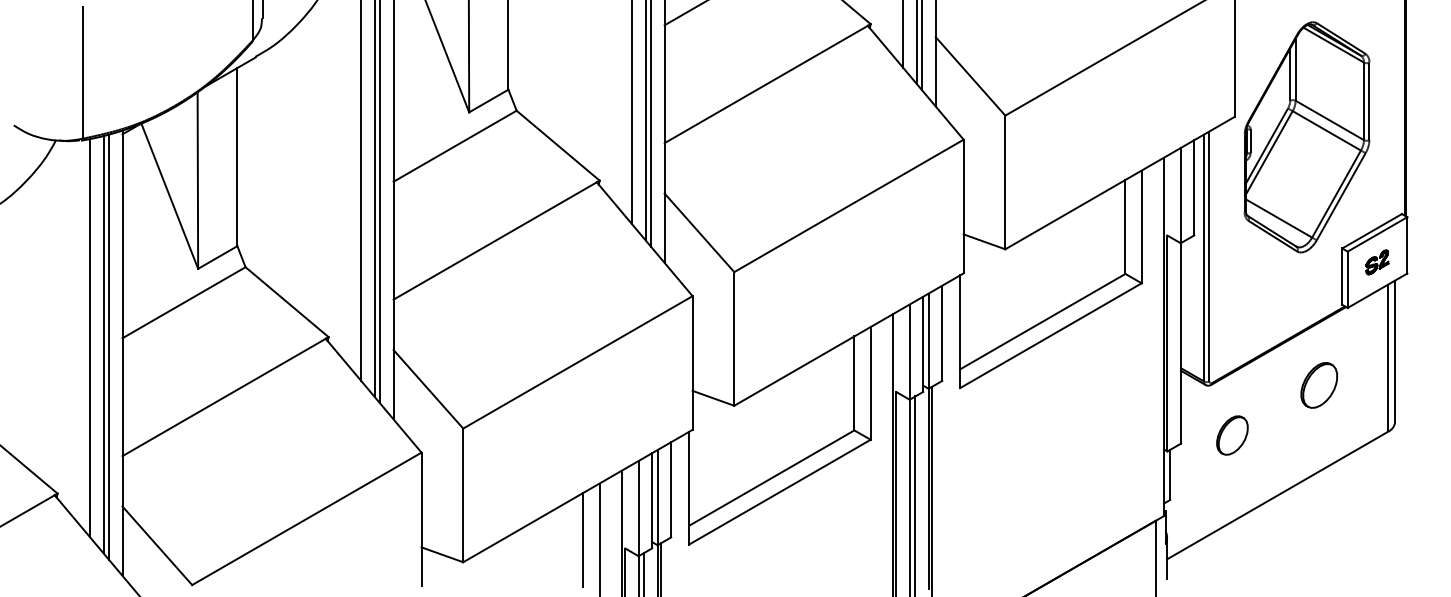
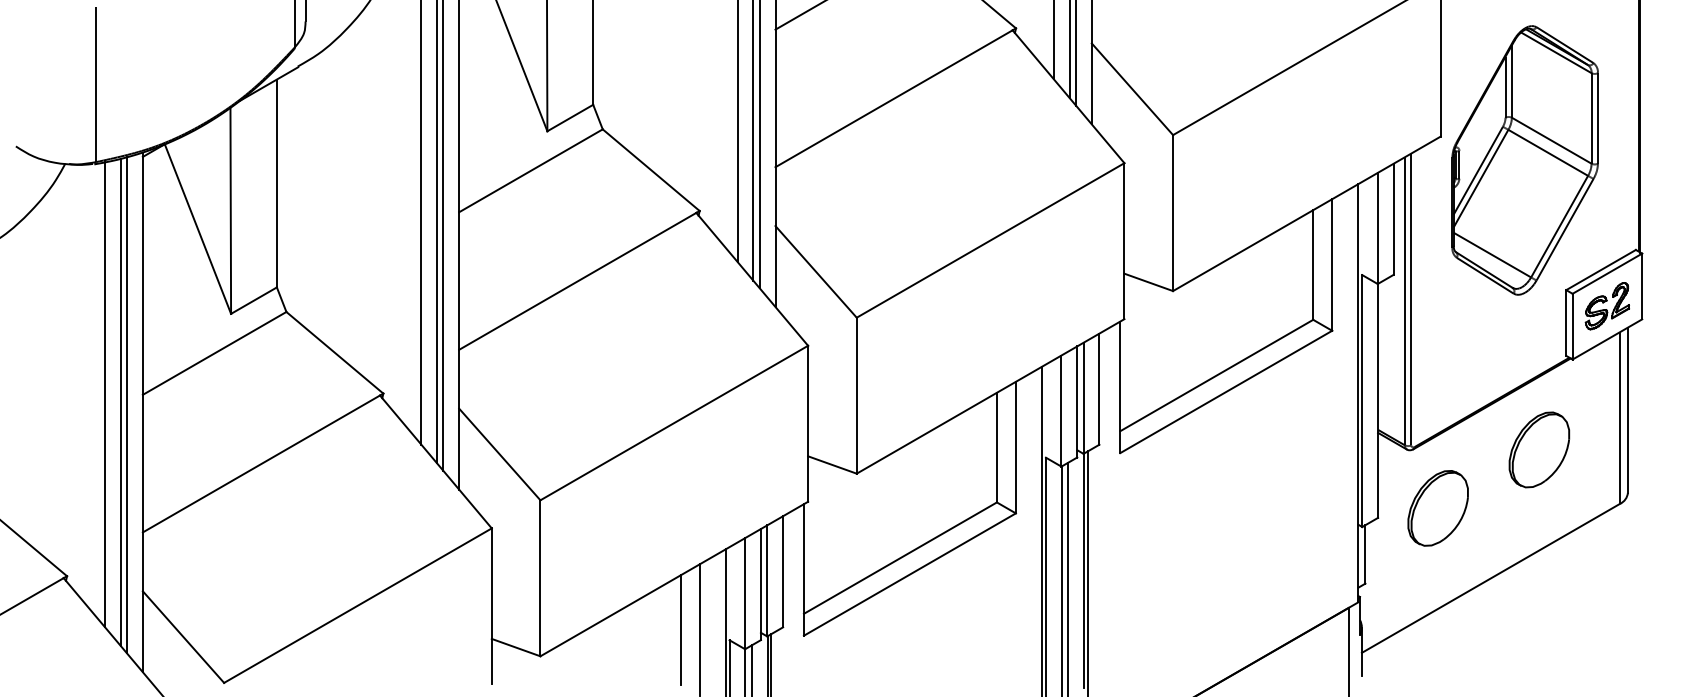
part: (1376, 262) -> (1606, 306), size x1.67
part: (1319, 385) -> (1539, 449), size x1.43
part: (1231, 435) -> (1437, 508), size x1.67

